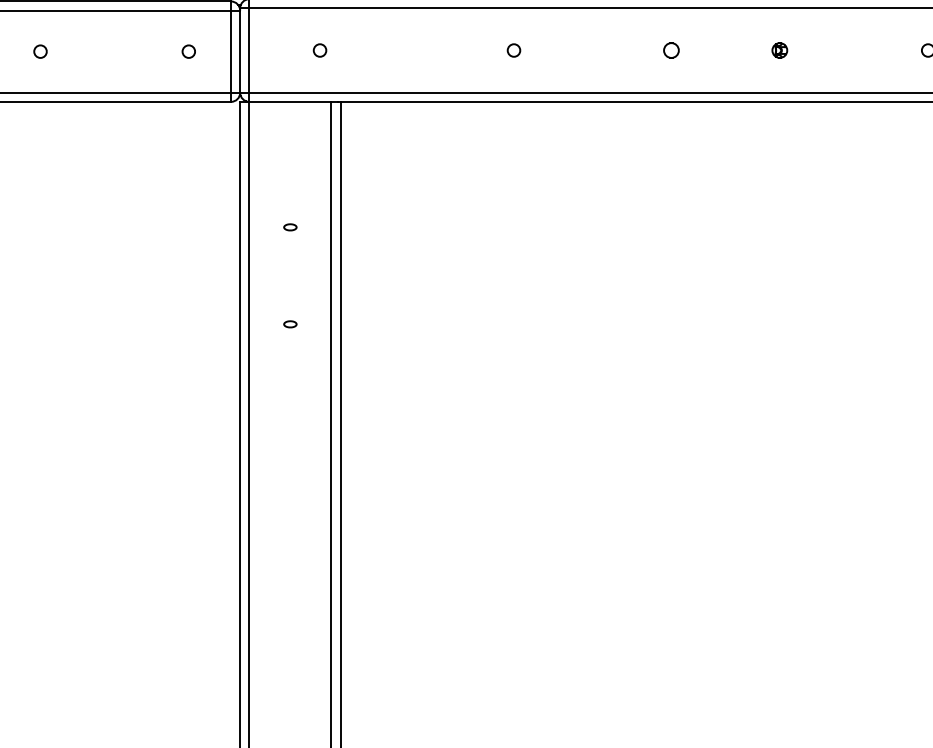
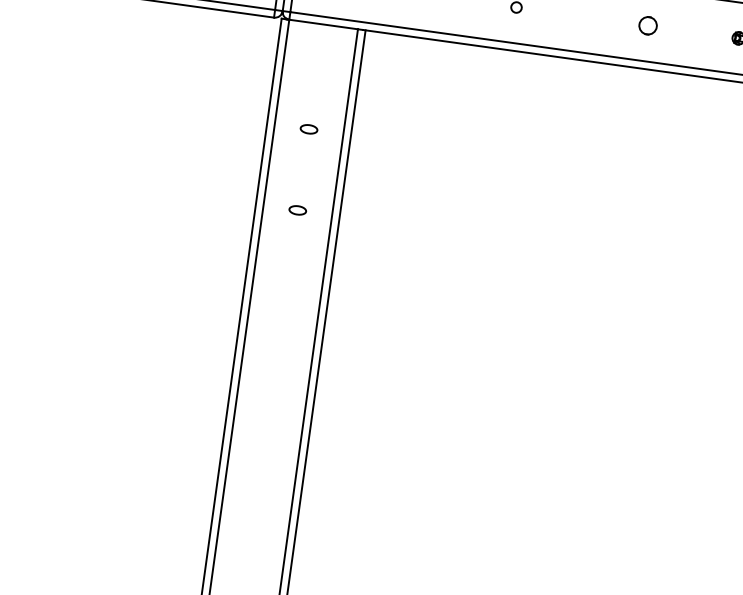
circle: (671, 50) -> (648, 25), size x1.4
part: (290, 227) -> (309, 129), size x1.6
part: (290, 324) -> (297, 210), size x1.6

